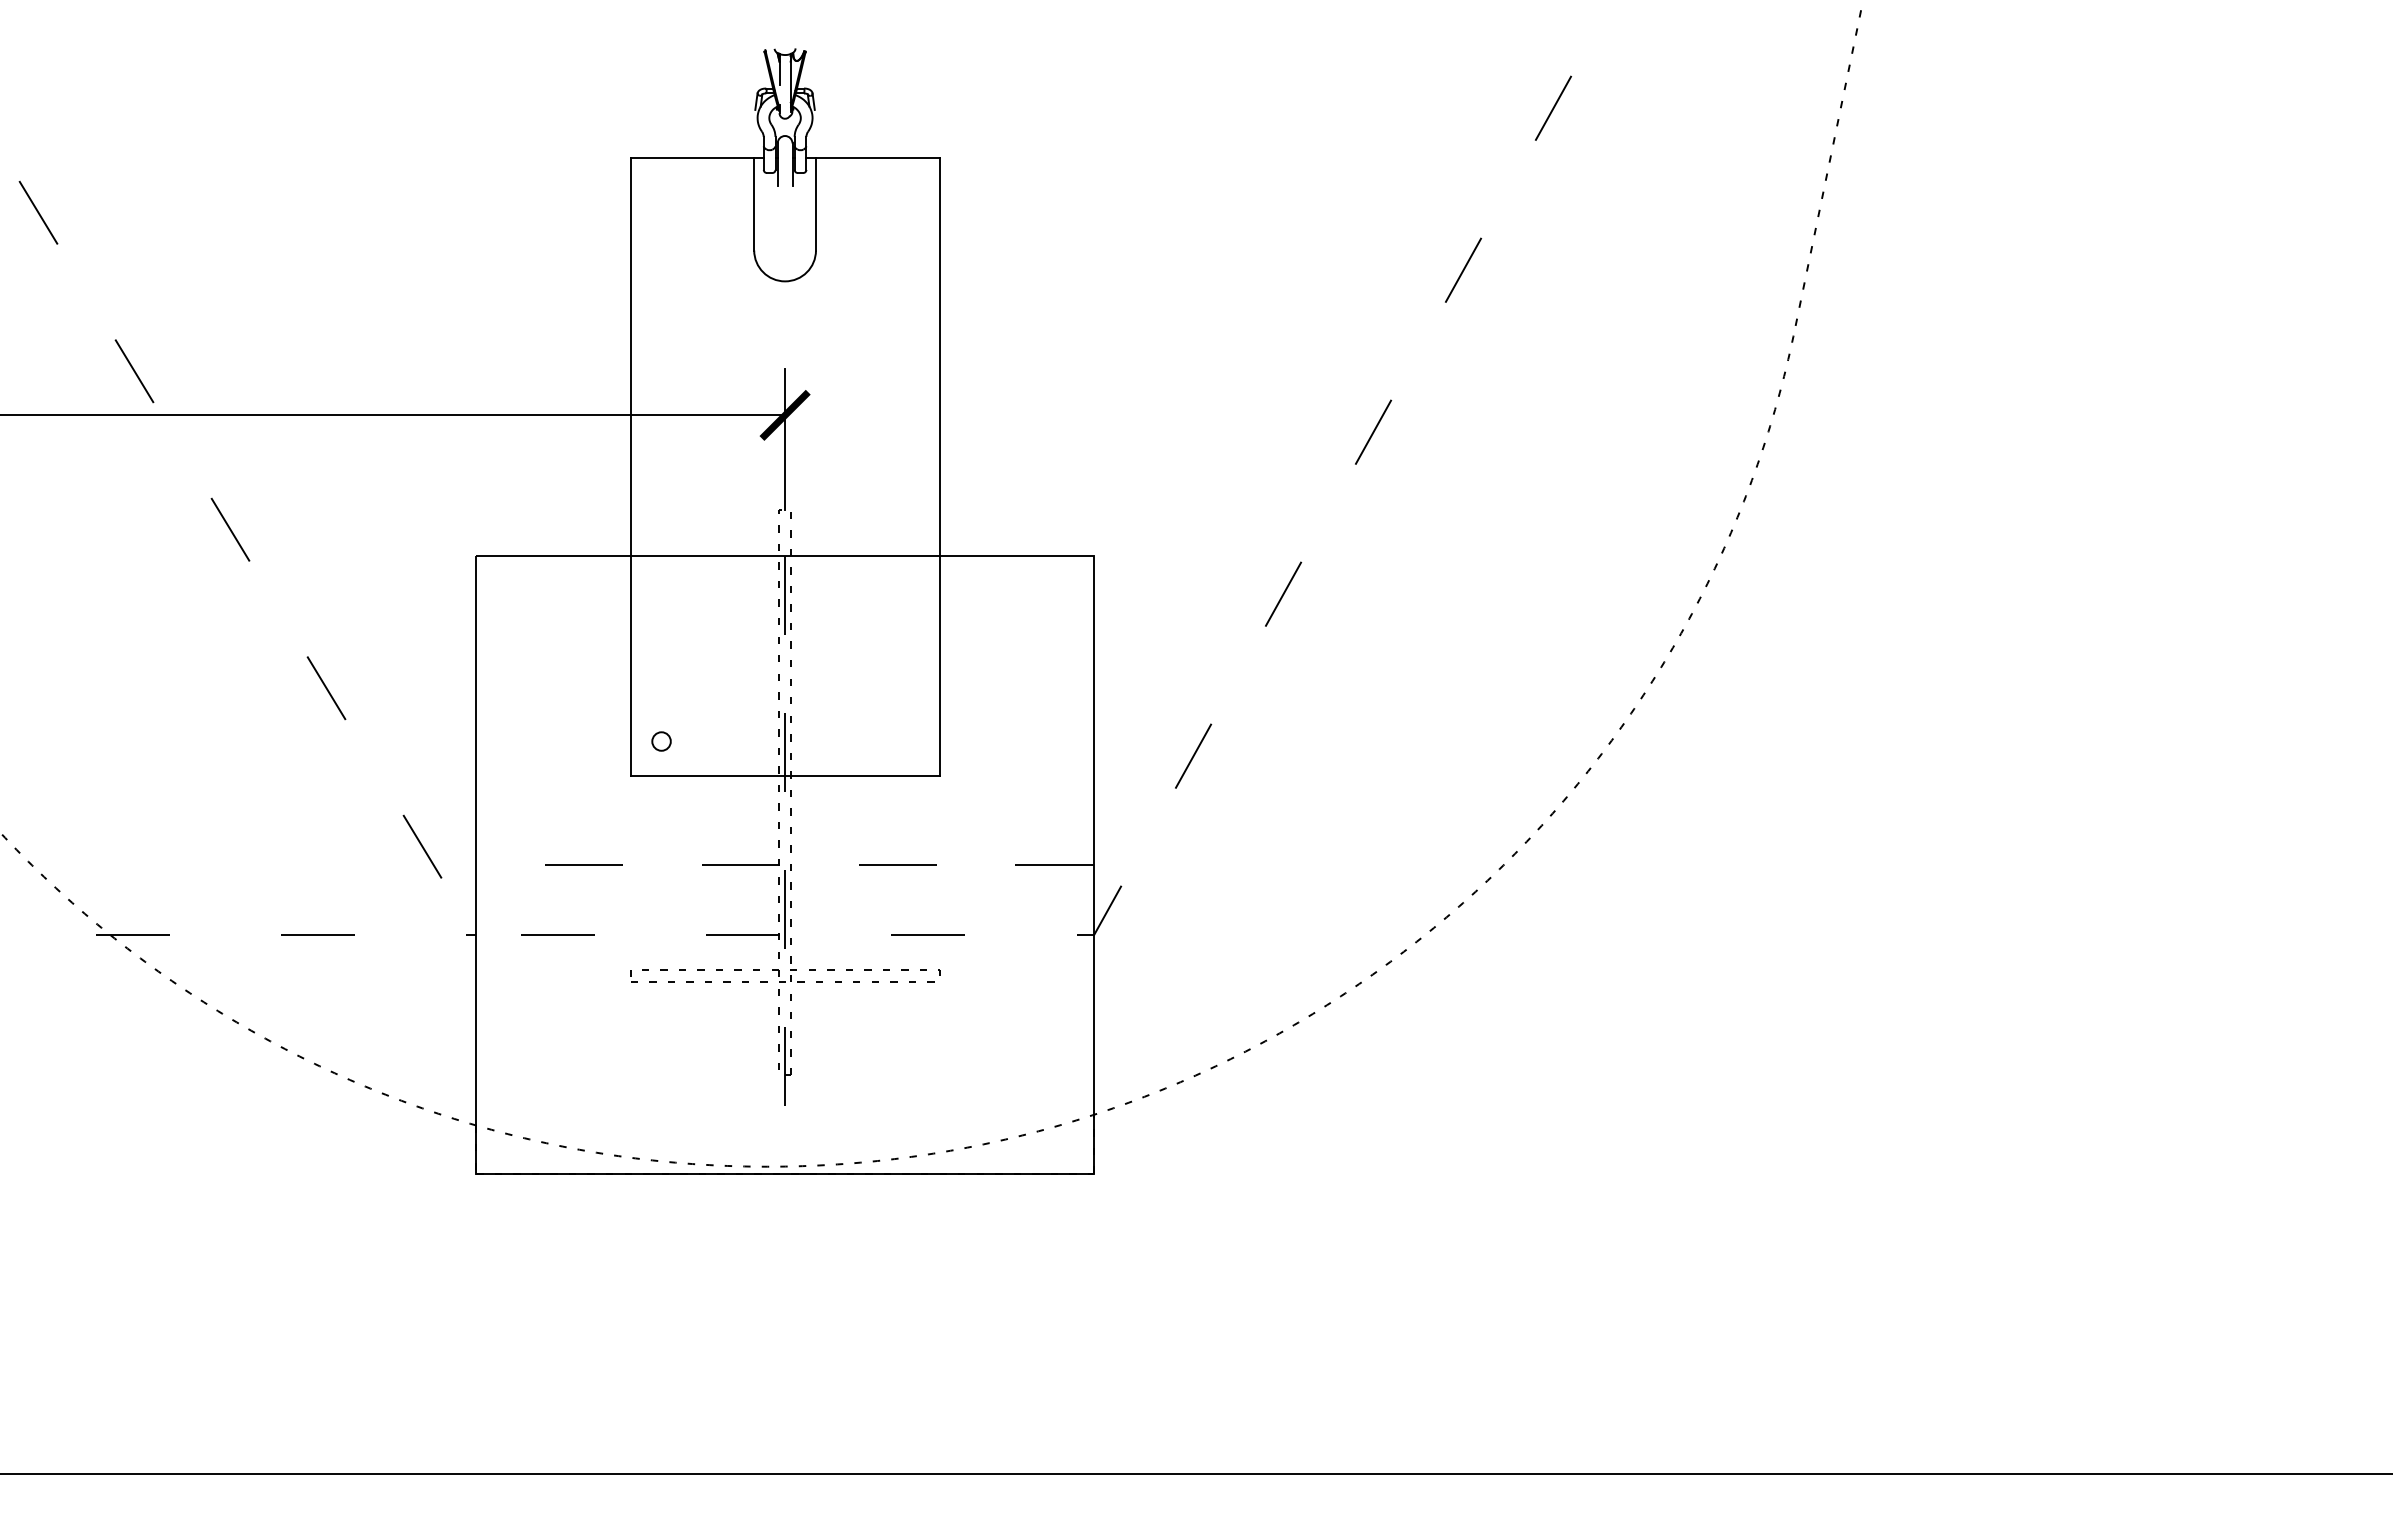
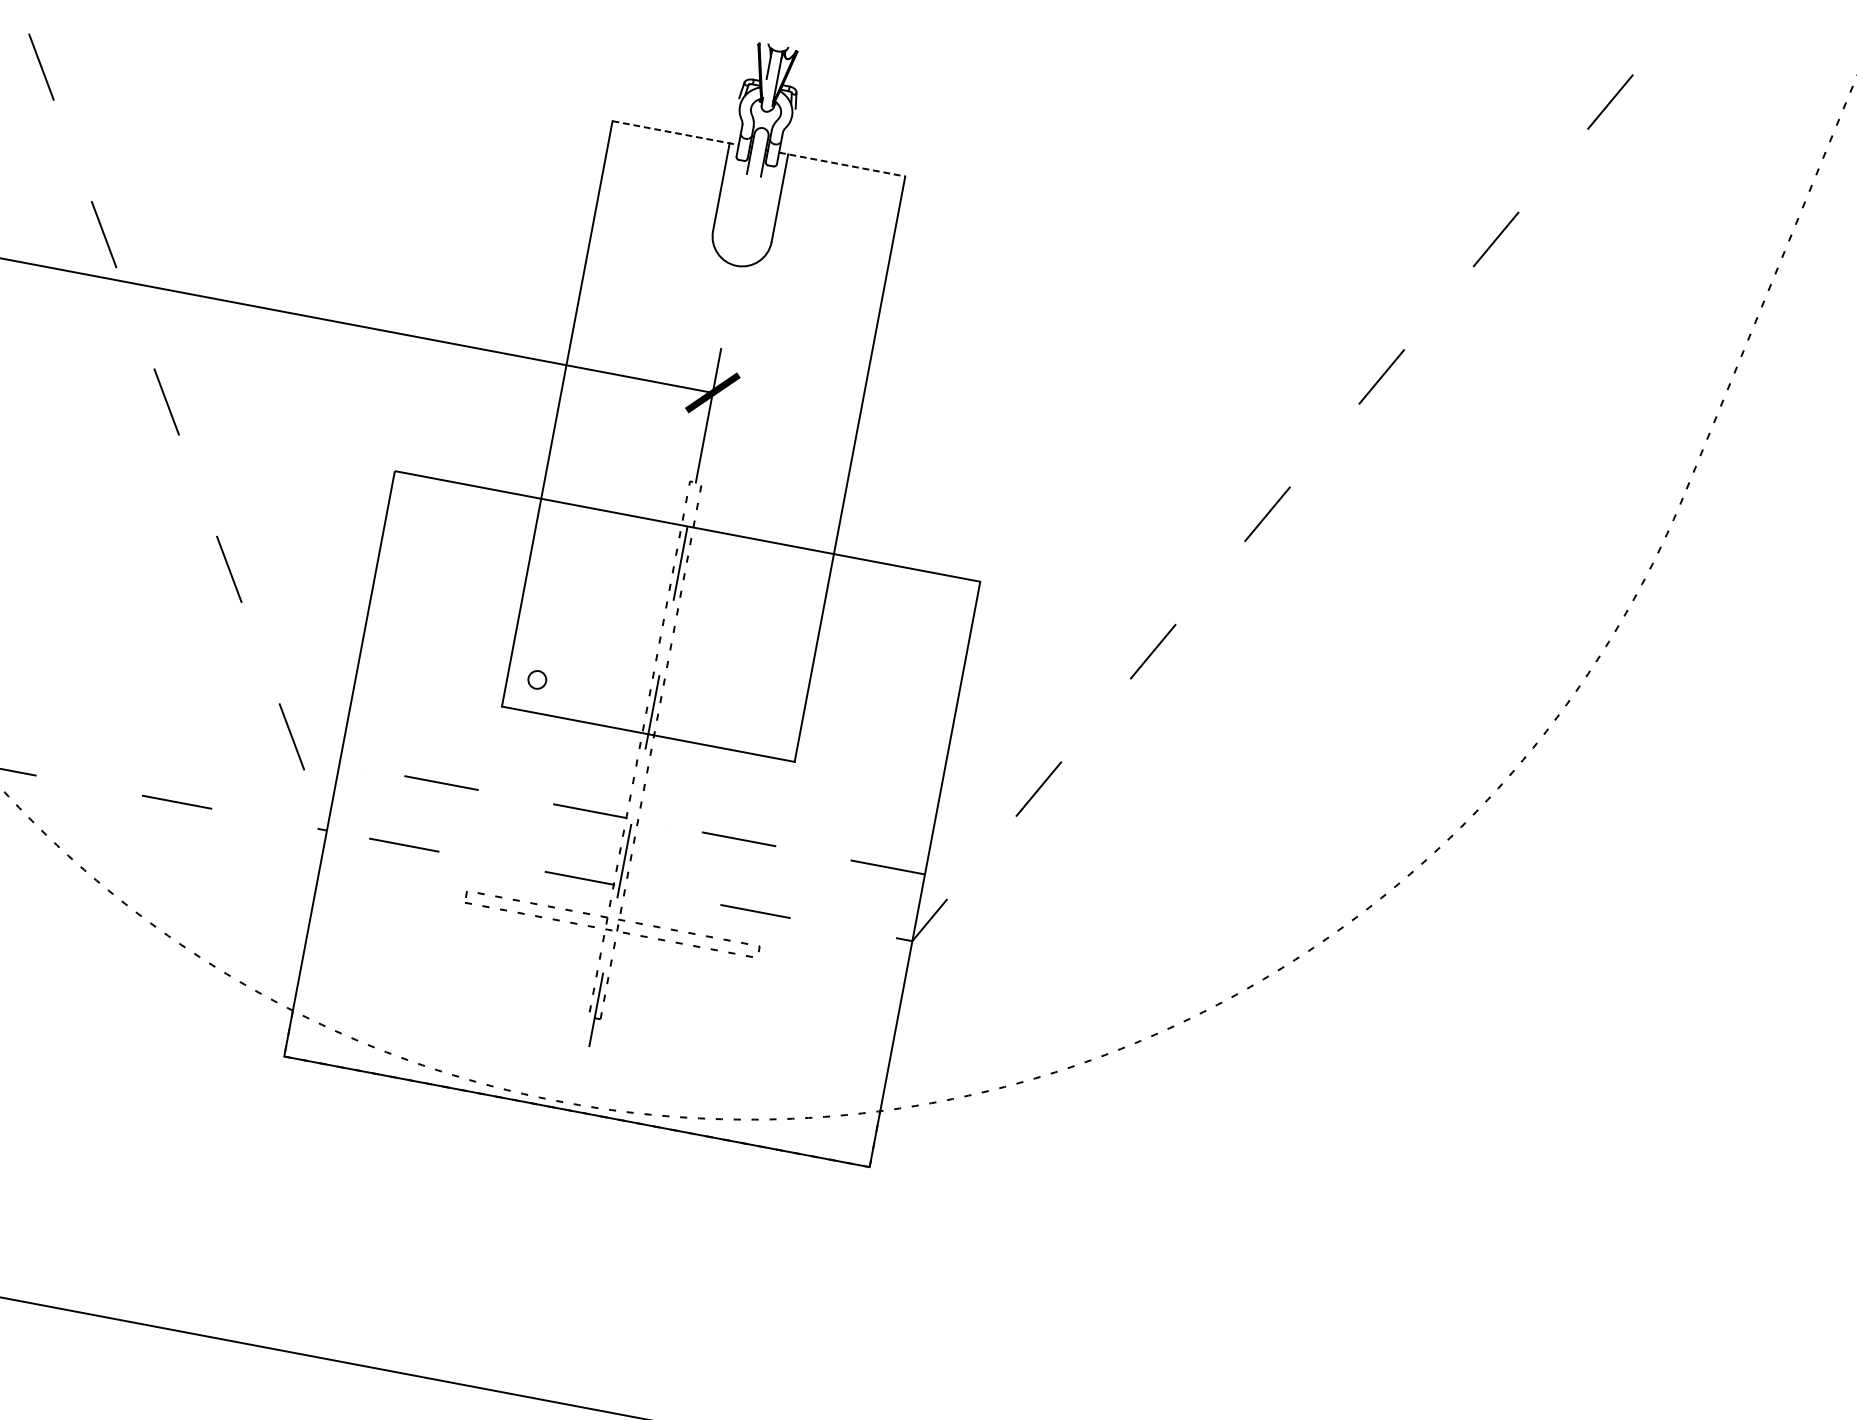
line: (697, 157) -> (675, 132), solid -> dashed
line: (872, 157) -> (841, 164), solid -> dashed

